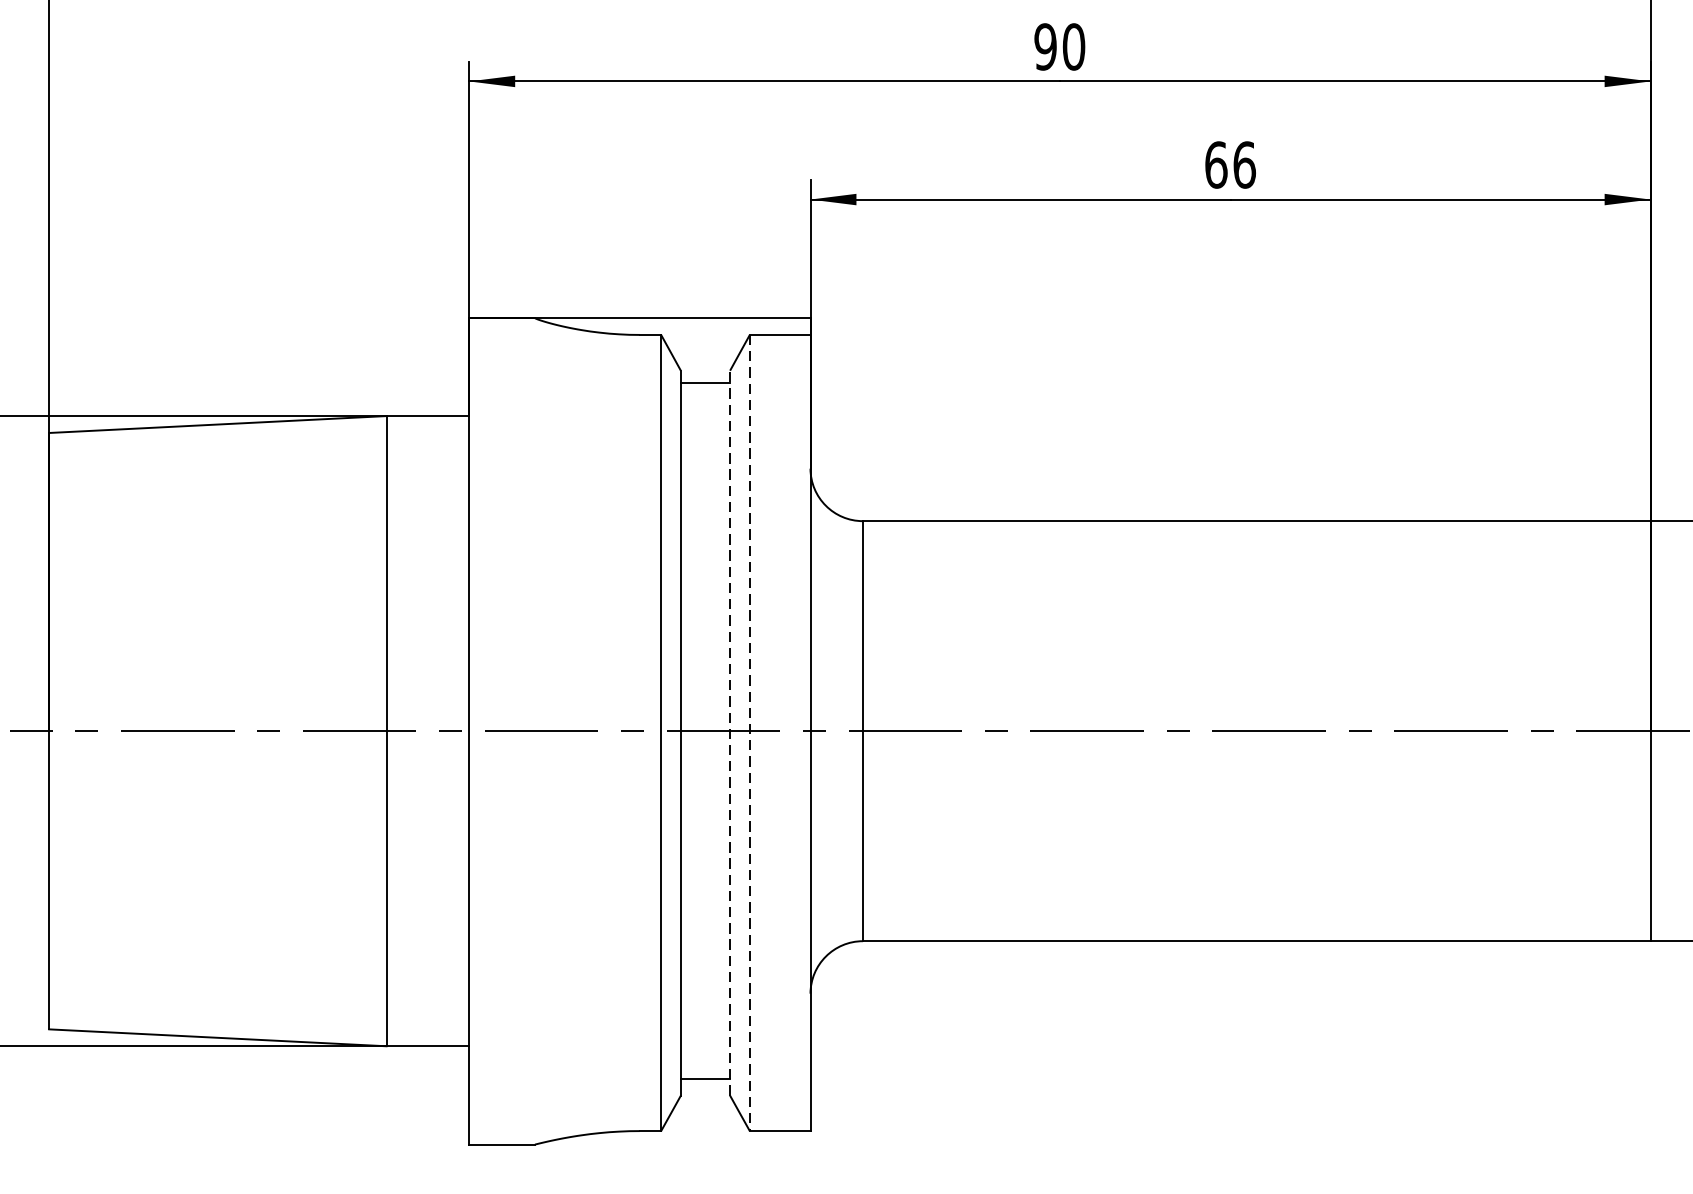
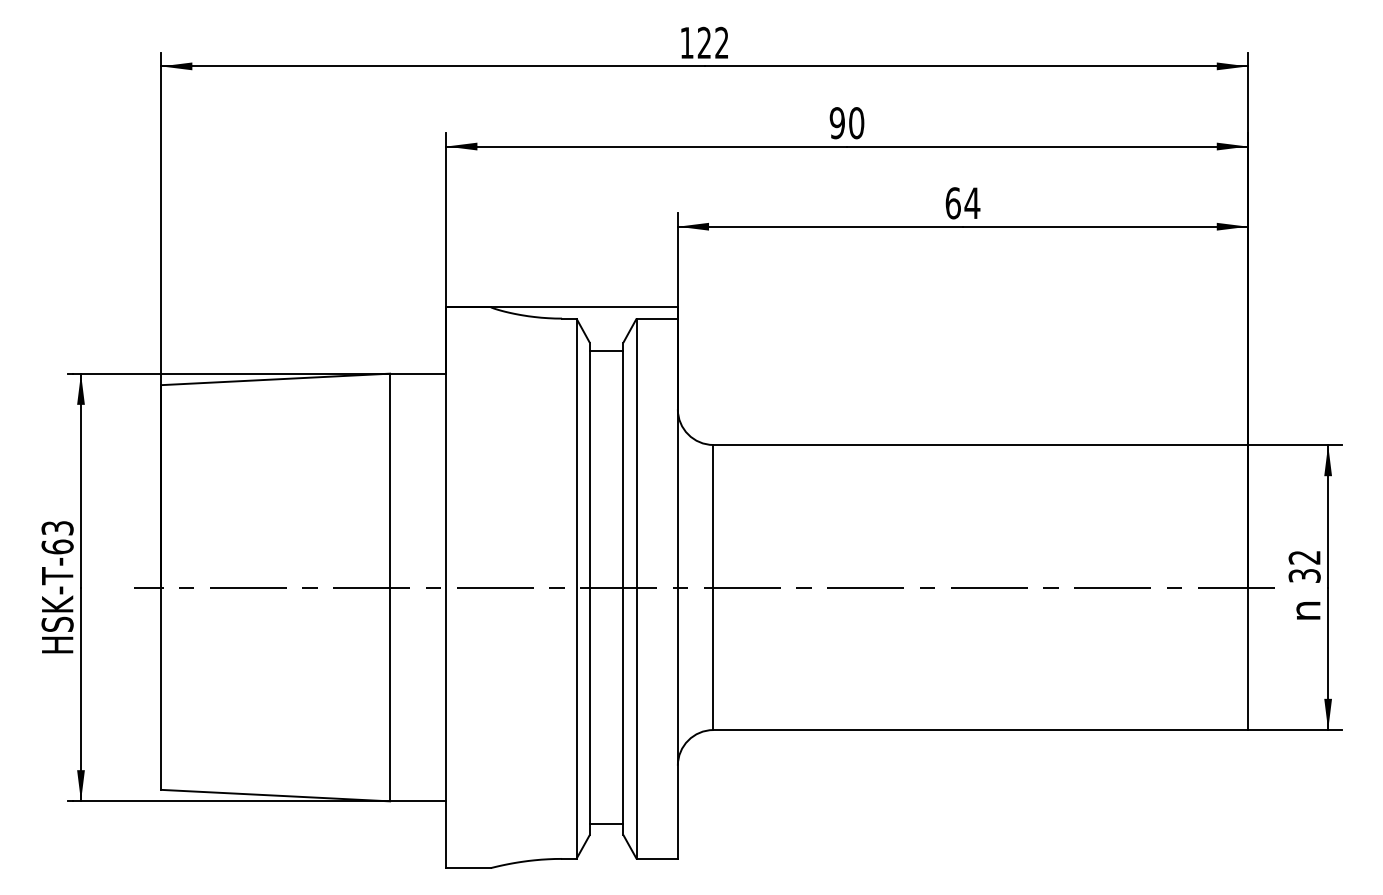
text: (1244, 165) -> (972, 203), 66 -> 64
line: (730, 732) -> (623, 588), dashed -> solid
line: (749, 734) -> (636, 589), dashed -> solid

